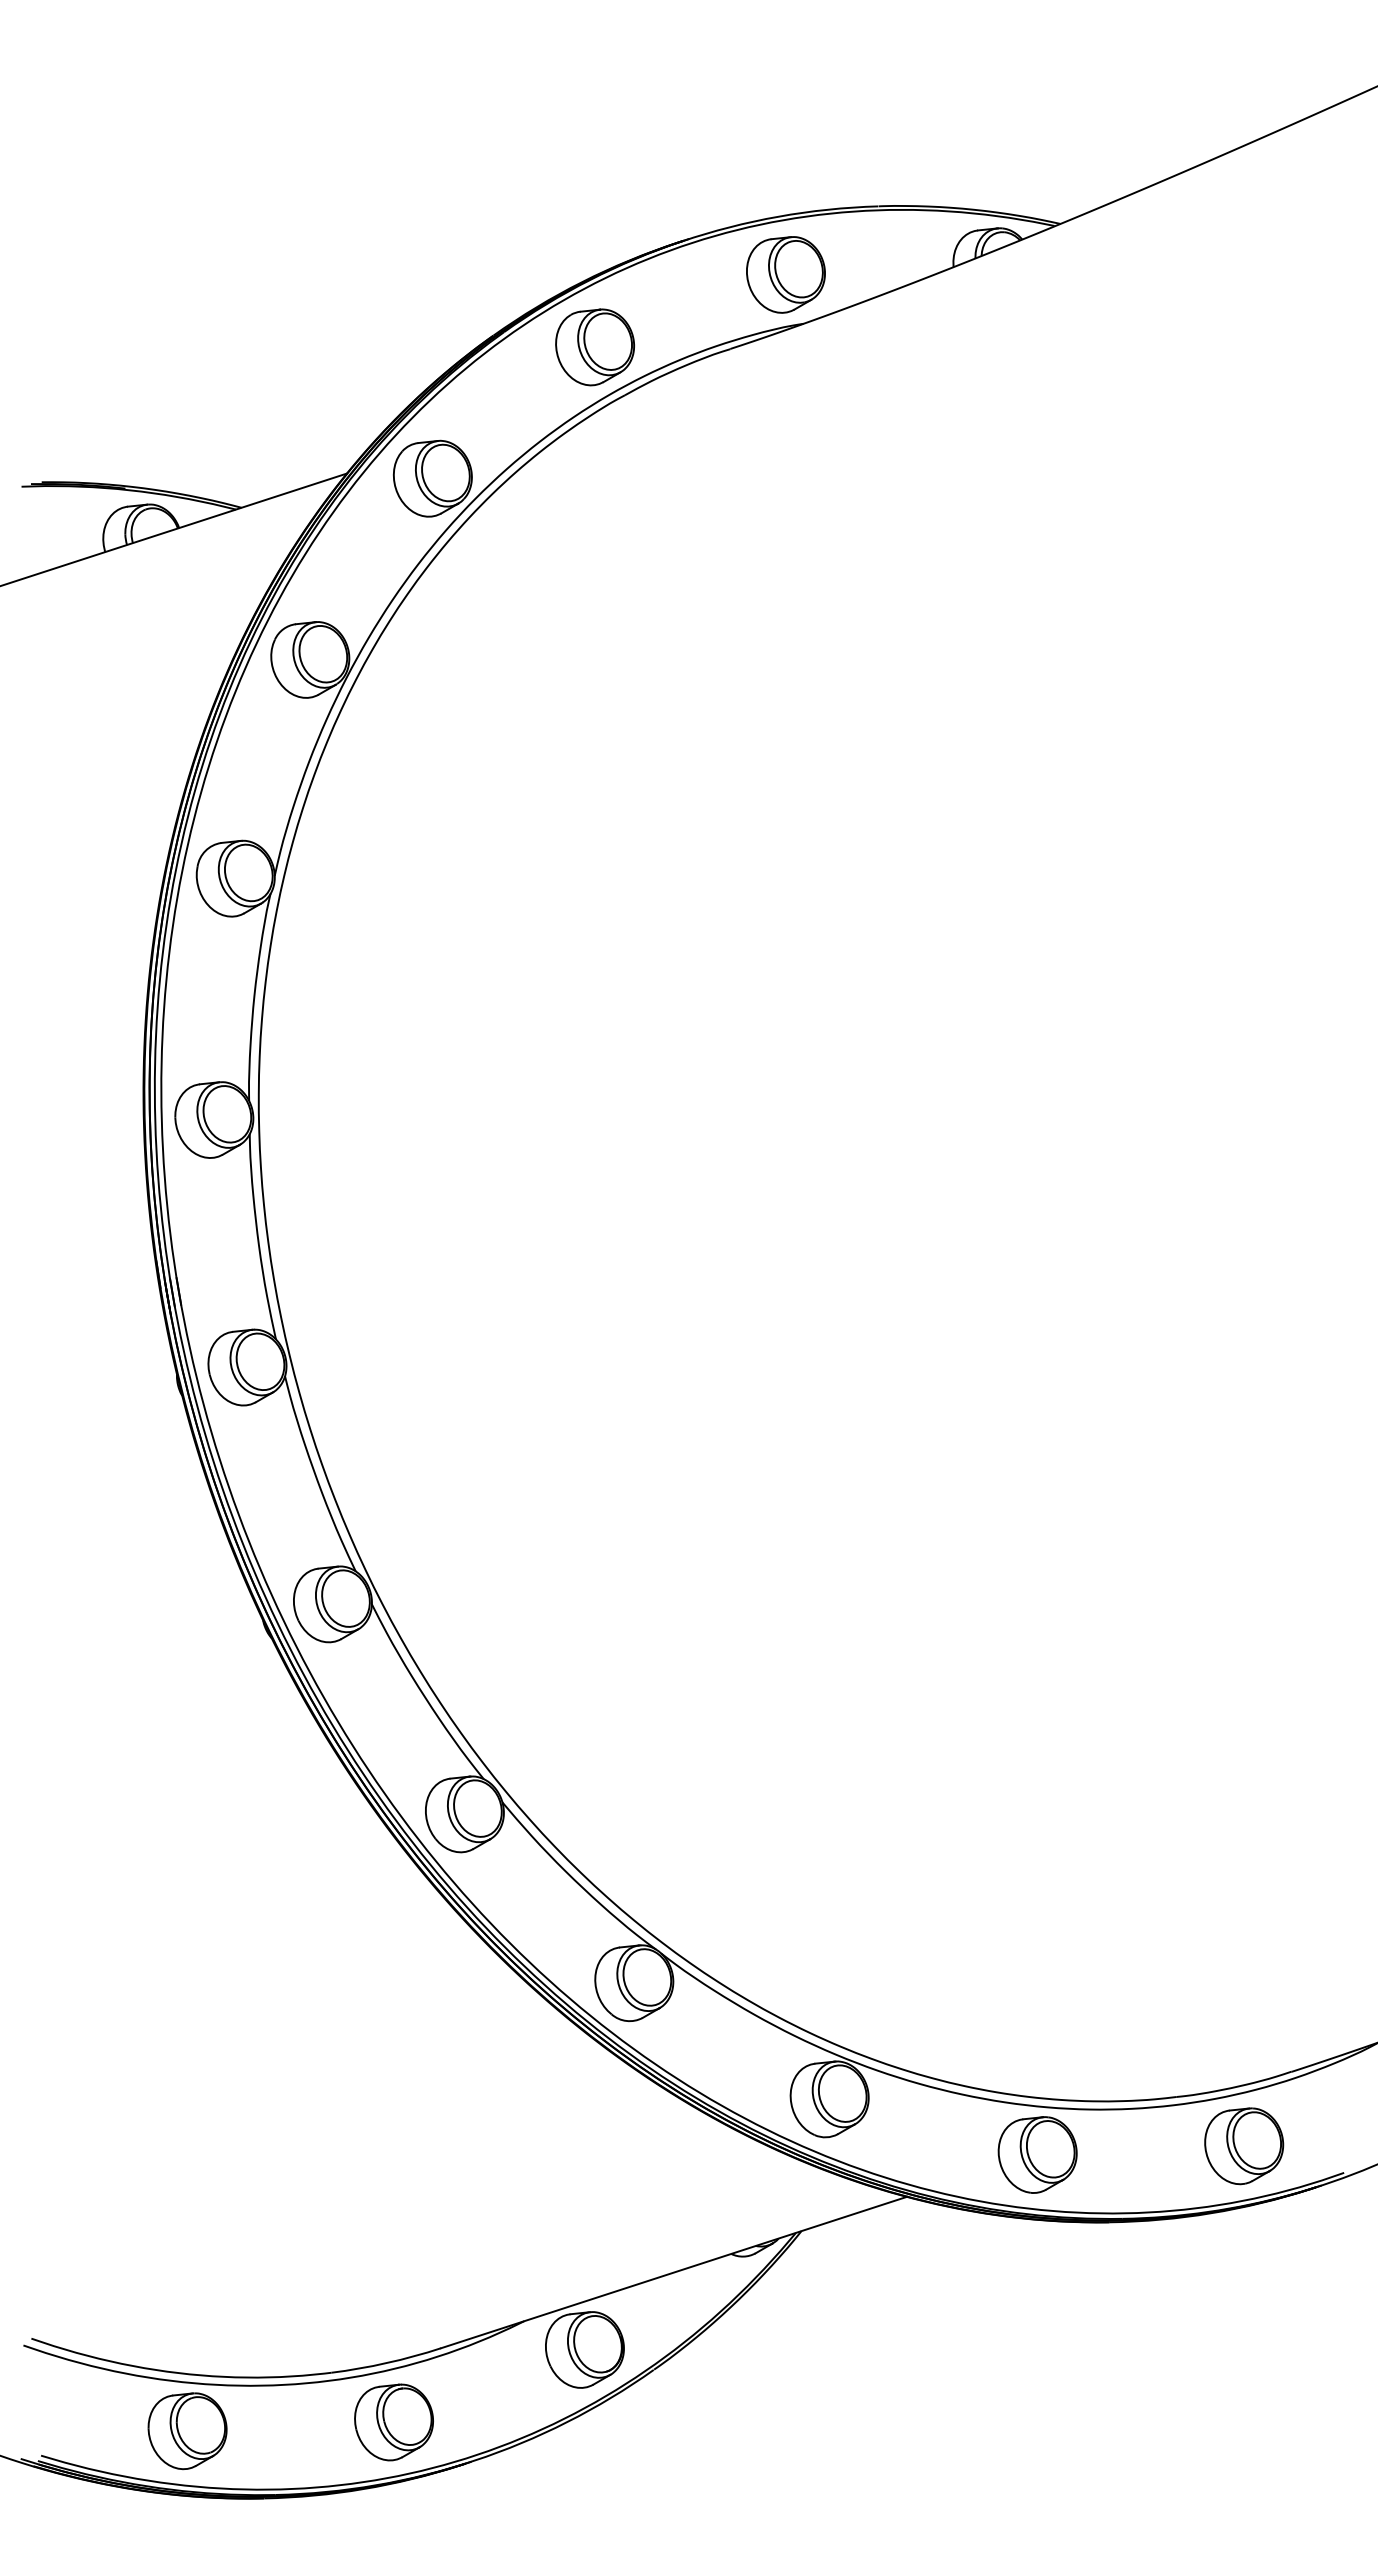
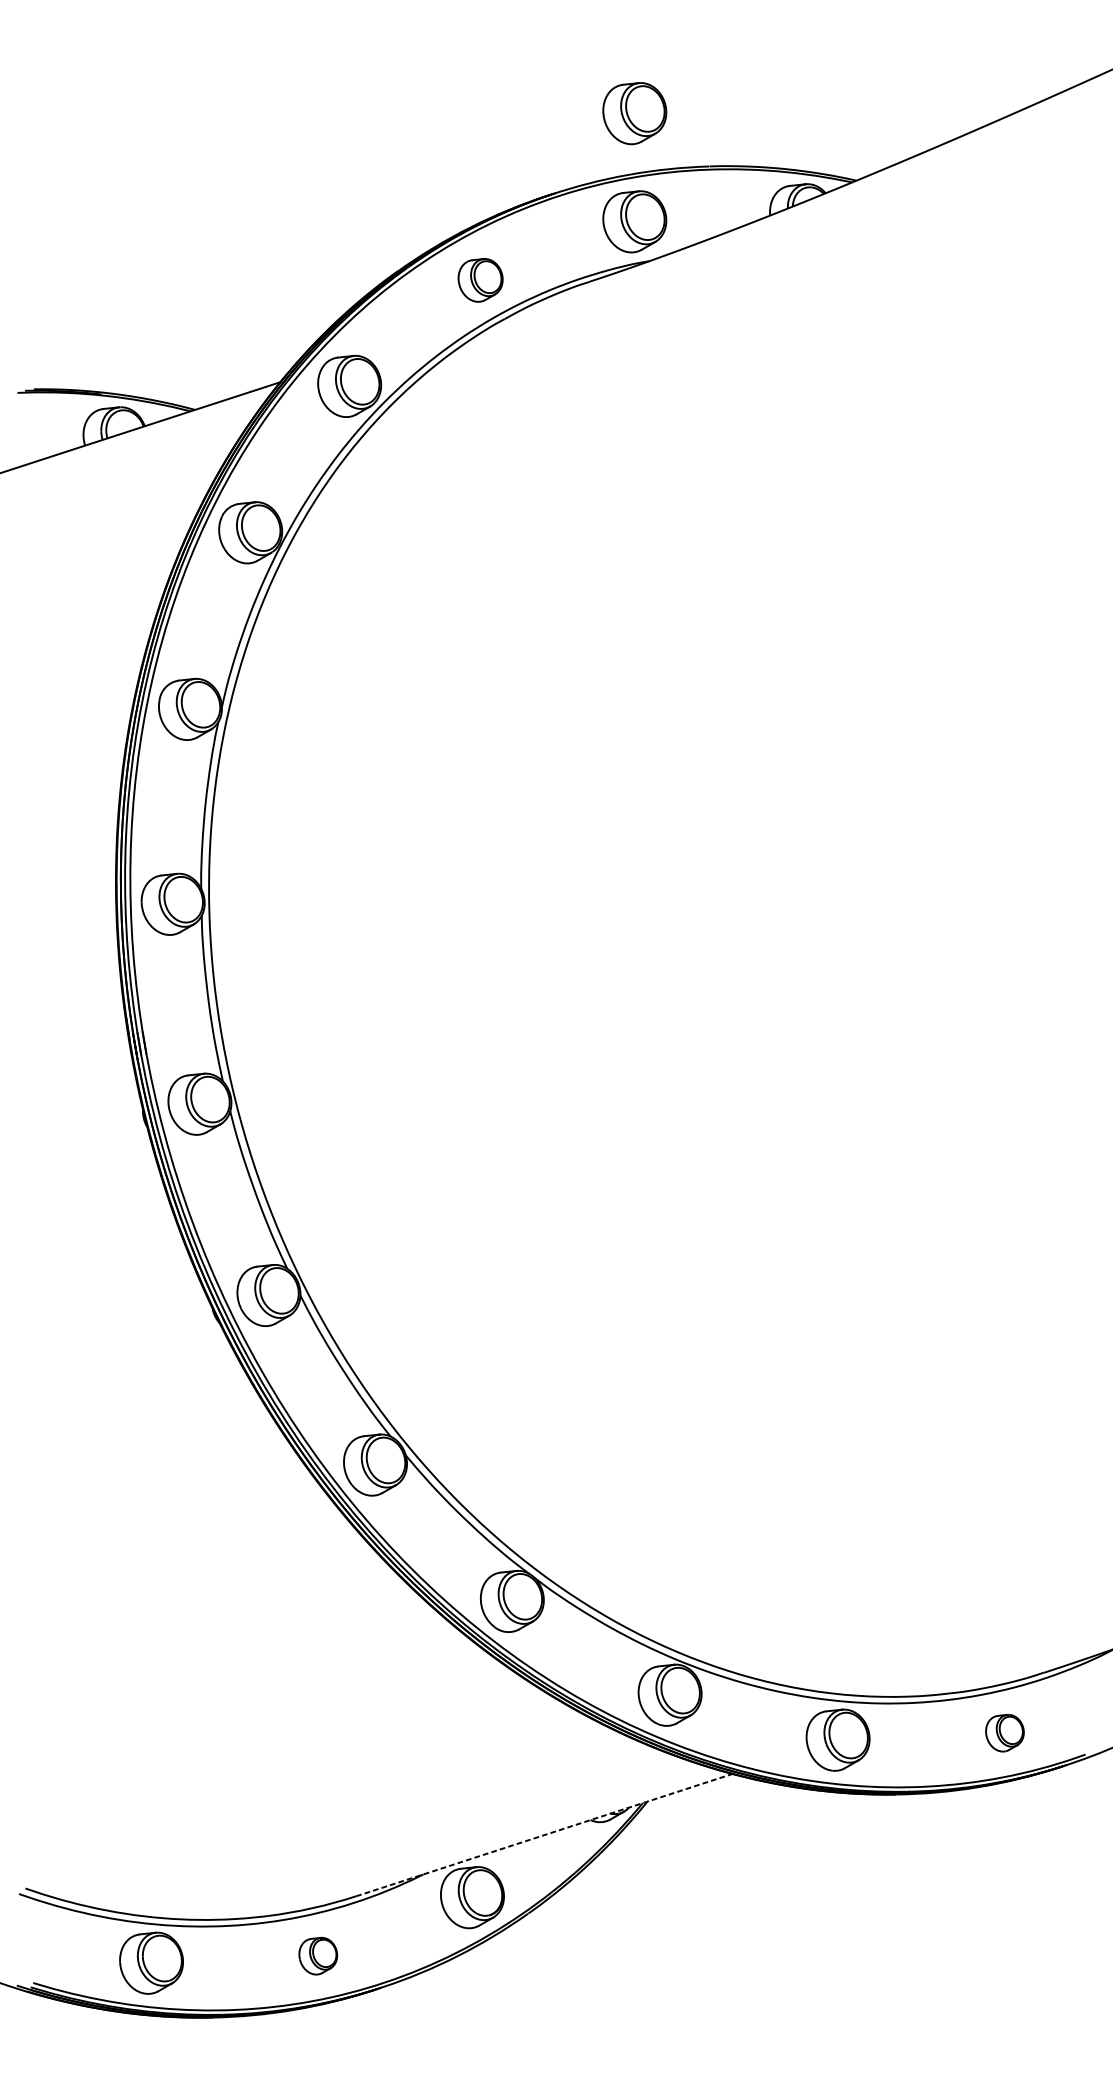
part: (785, 140) -> (634, 113), added
part: (594, 347) -> (480, 280), size x0.7
part: (1244, 2146) -> (1005, 1733), size x0.6
line: (674, 2272) -> (544, 1835), solid -> dashed
part: (393, 2422) -> (317, 1956), size x0.6

